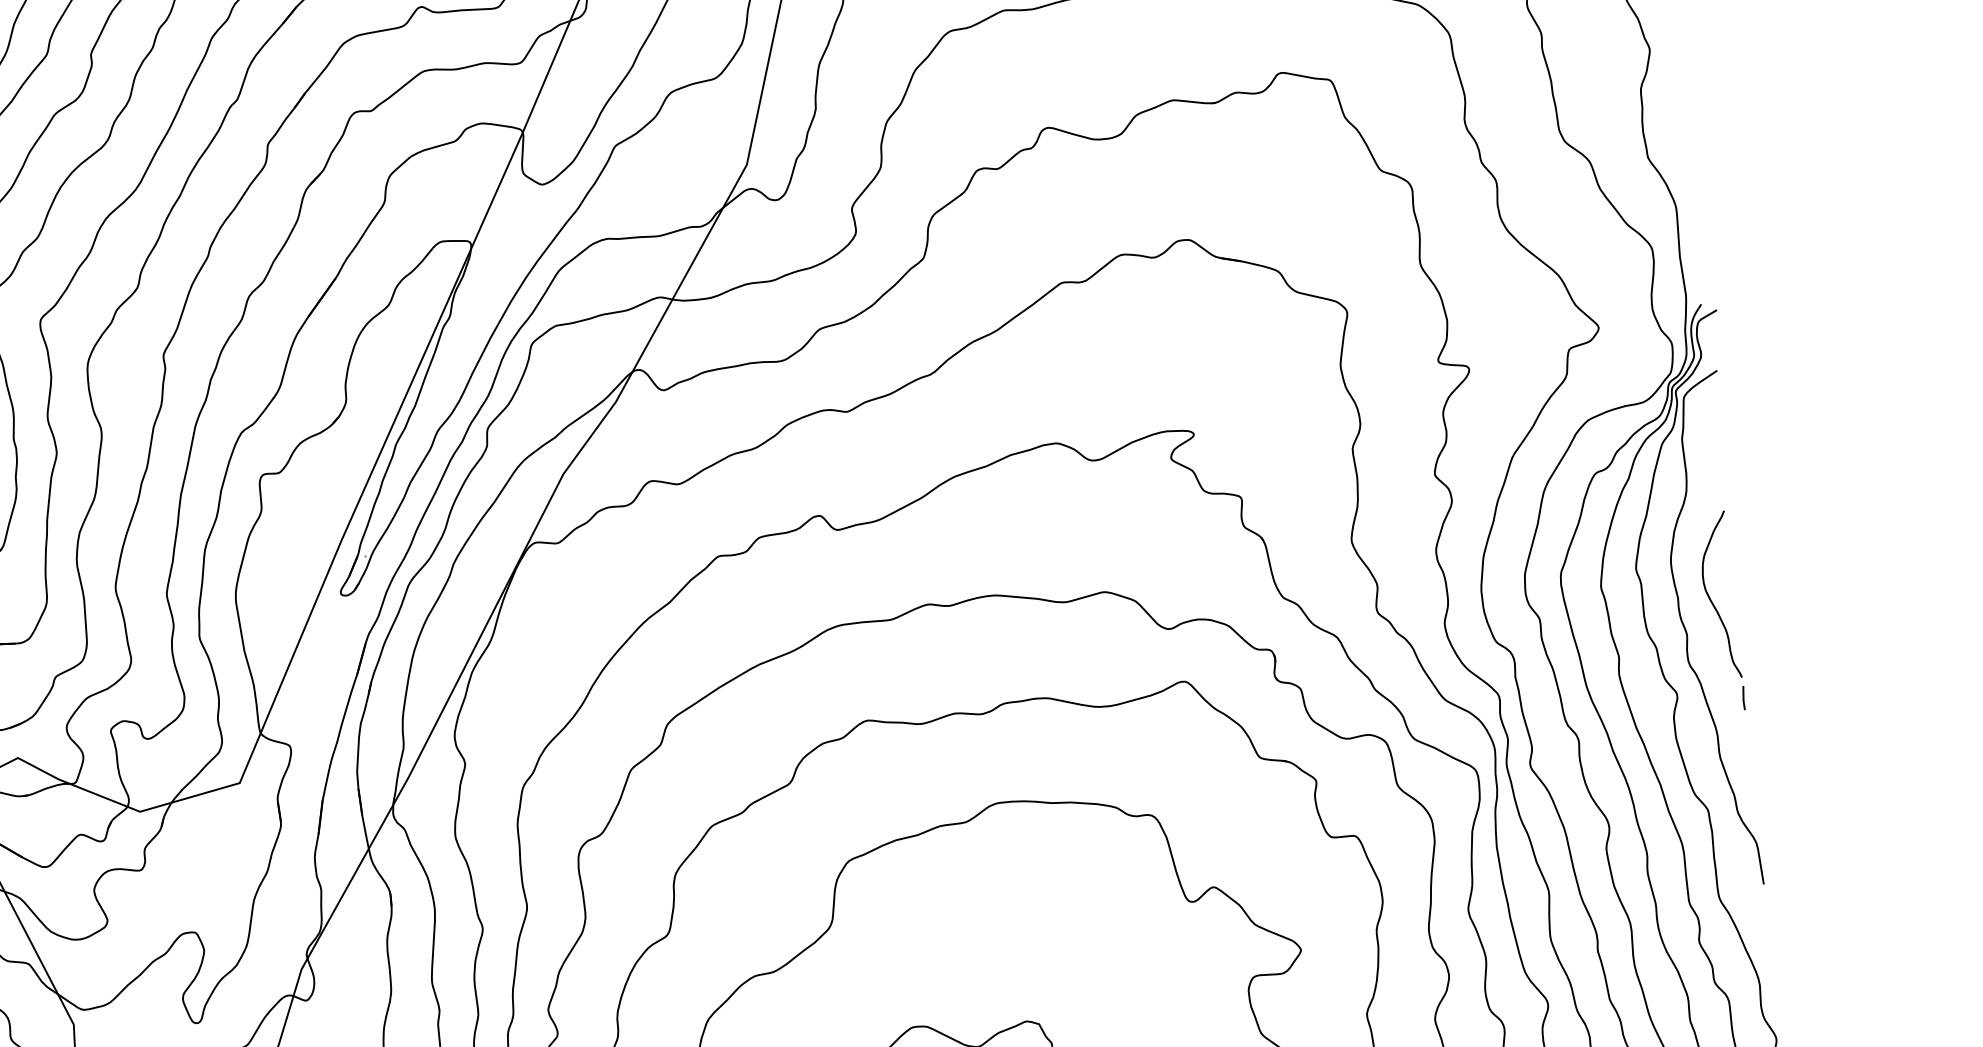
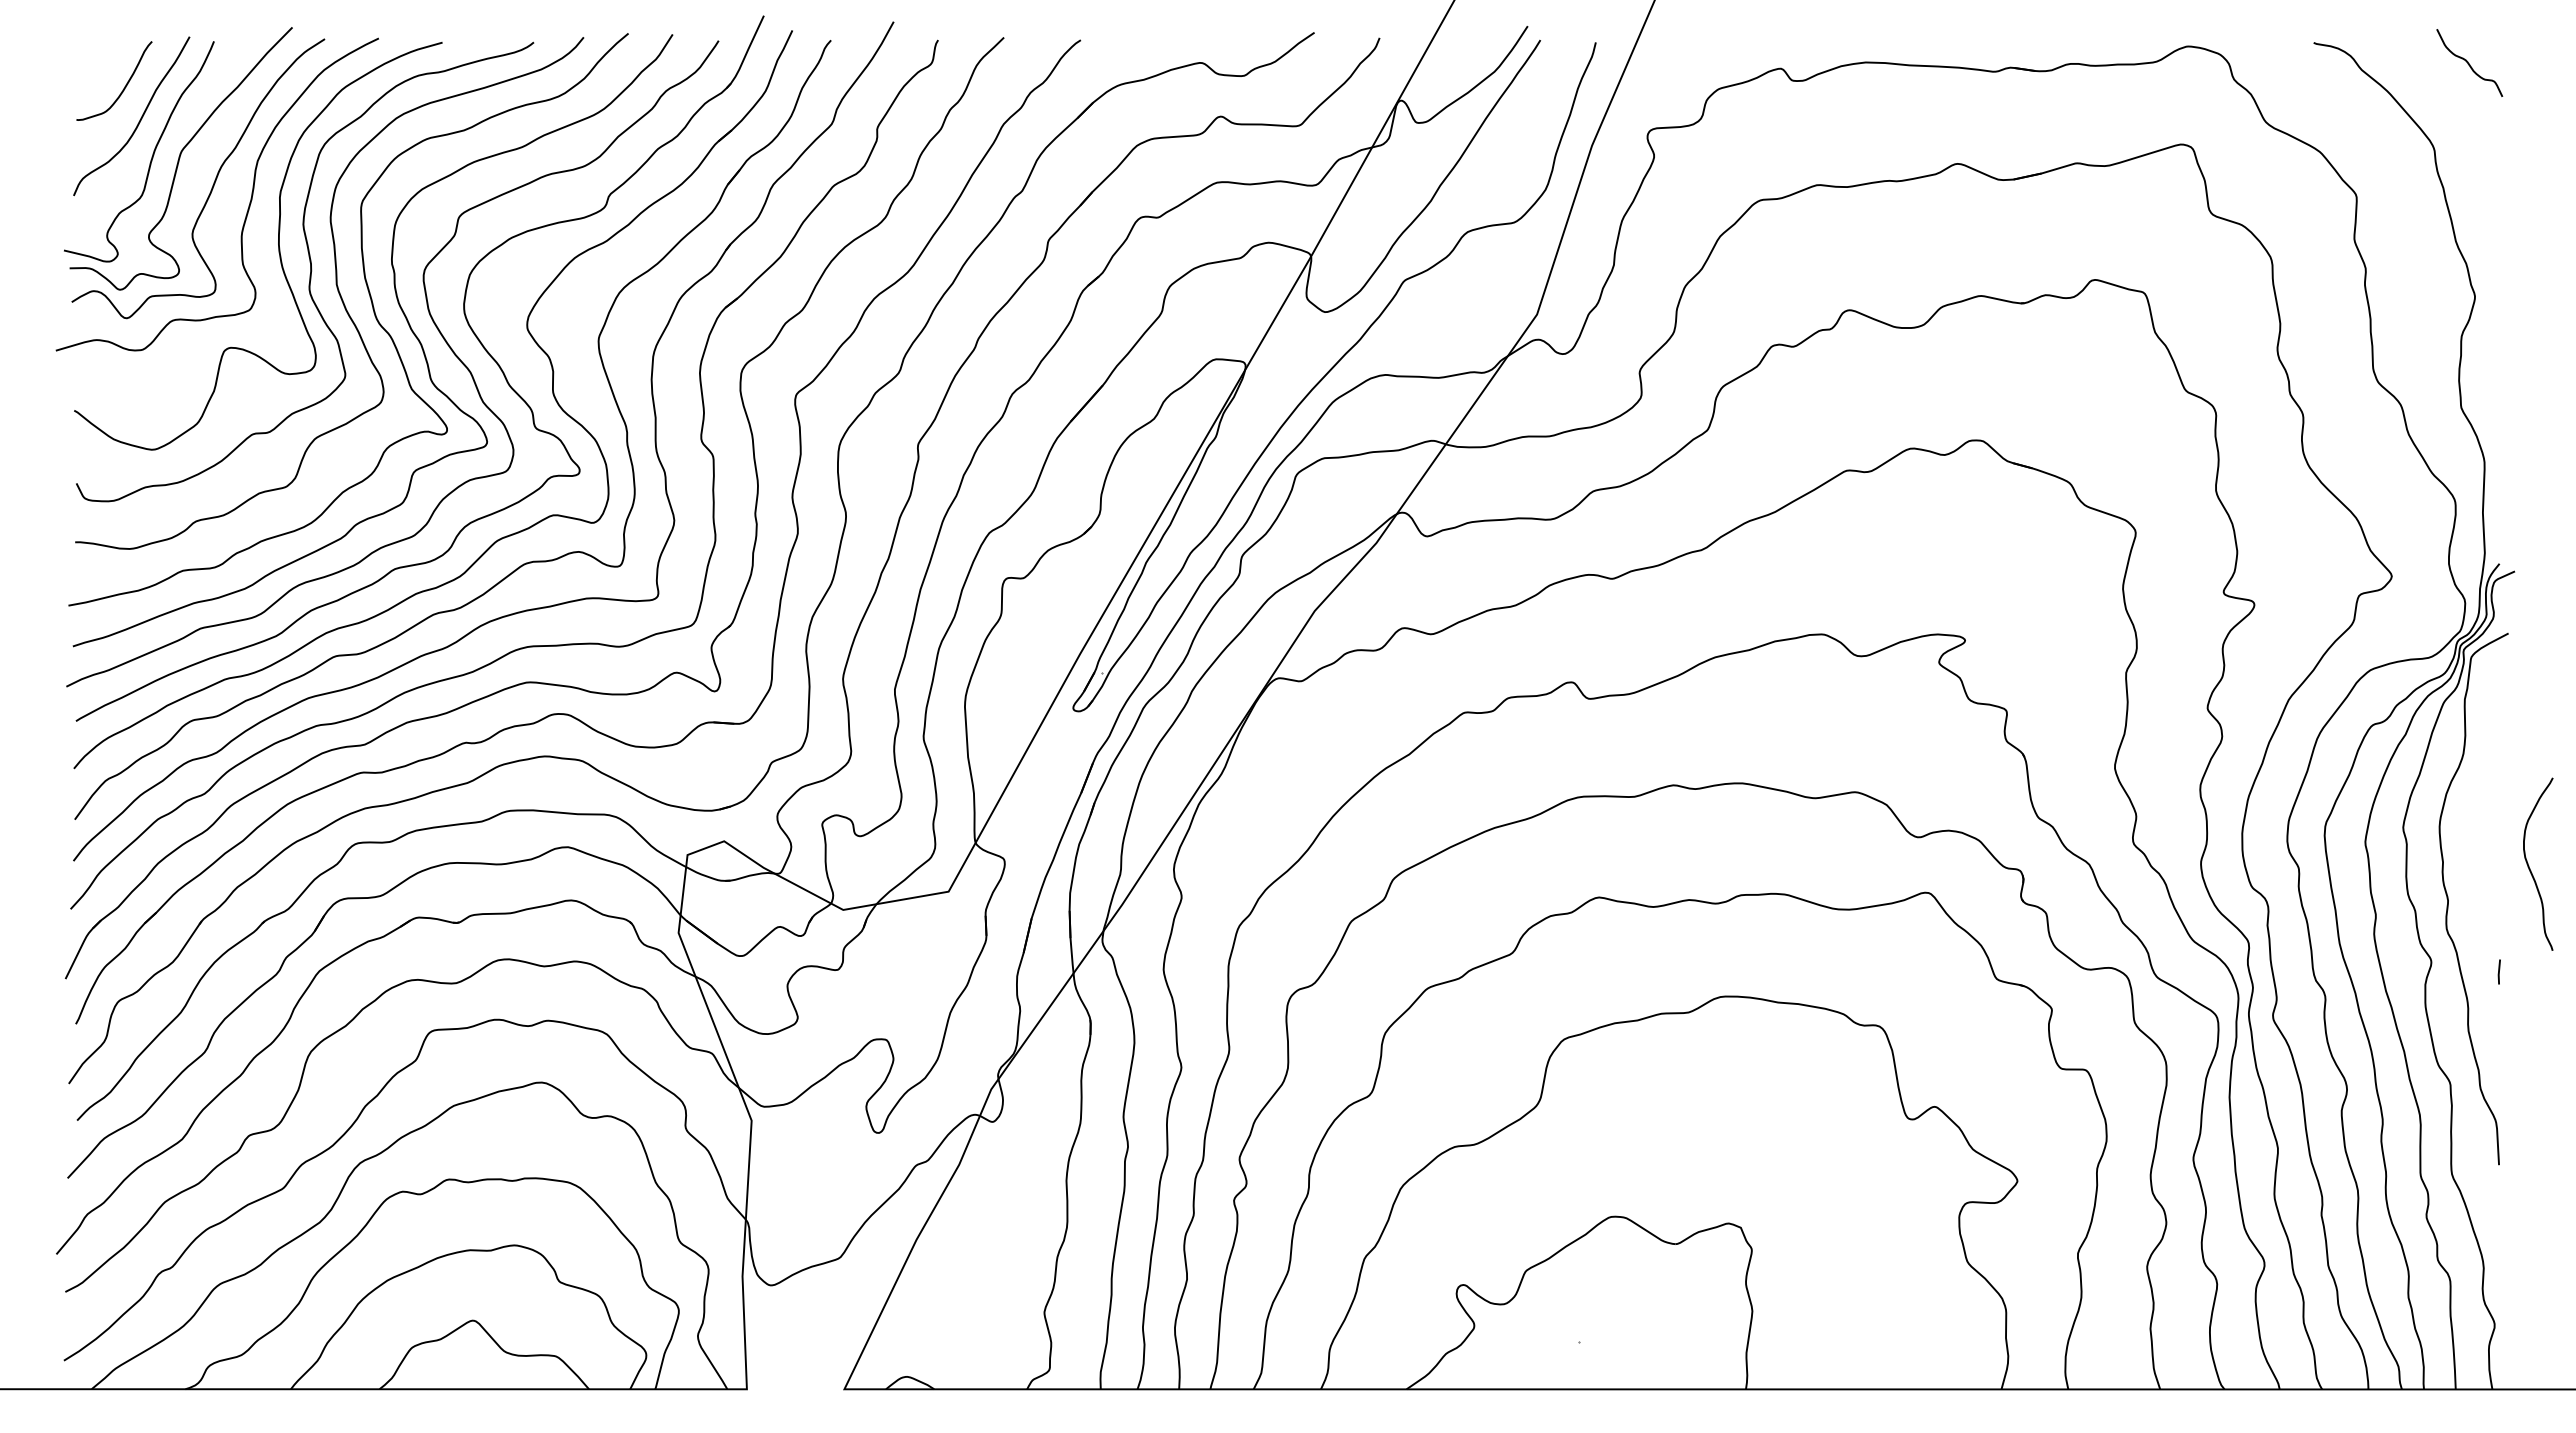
curve: (1710, 597) -> (2529, 865), moved

